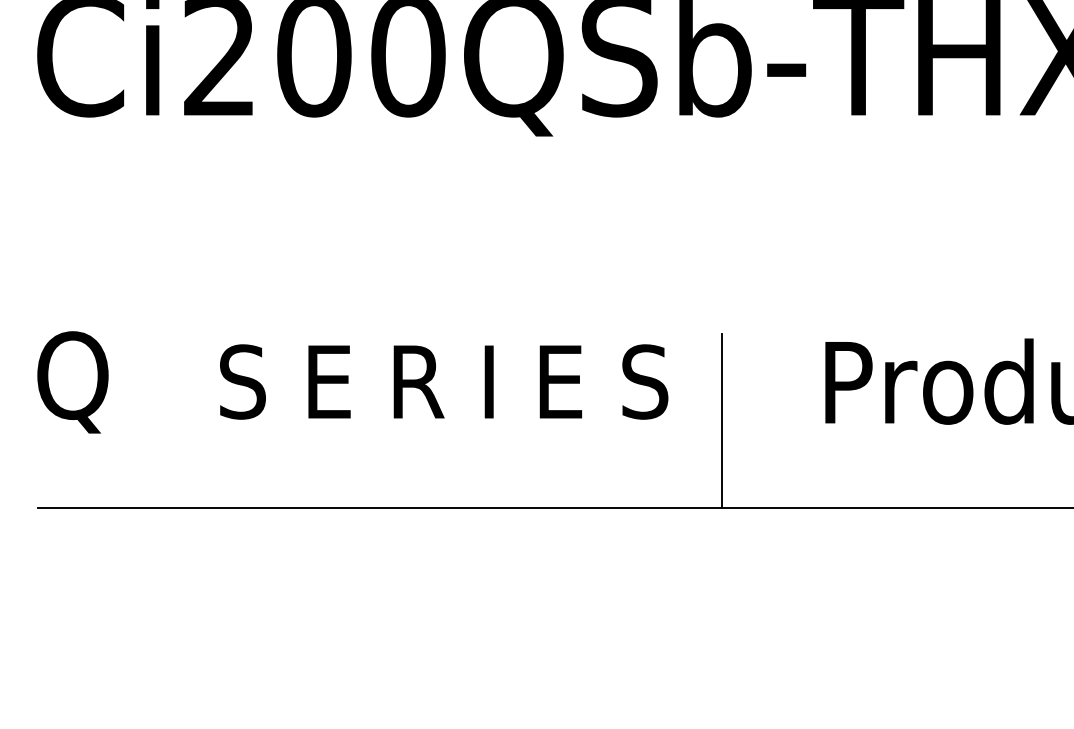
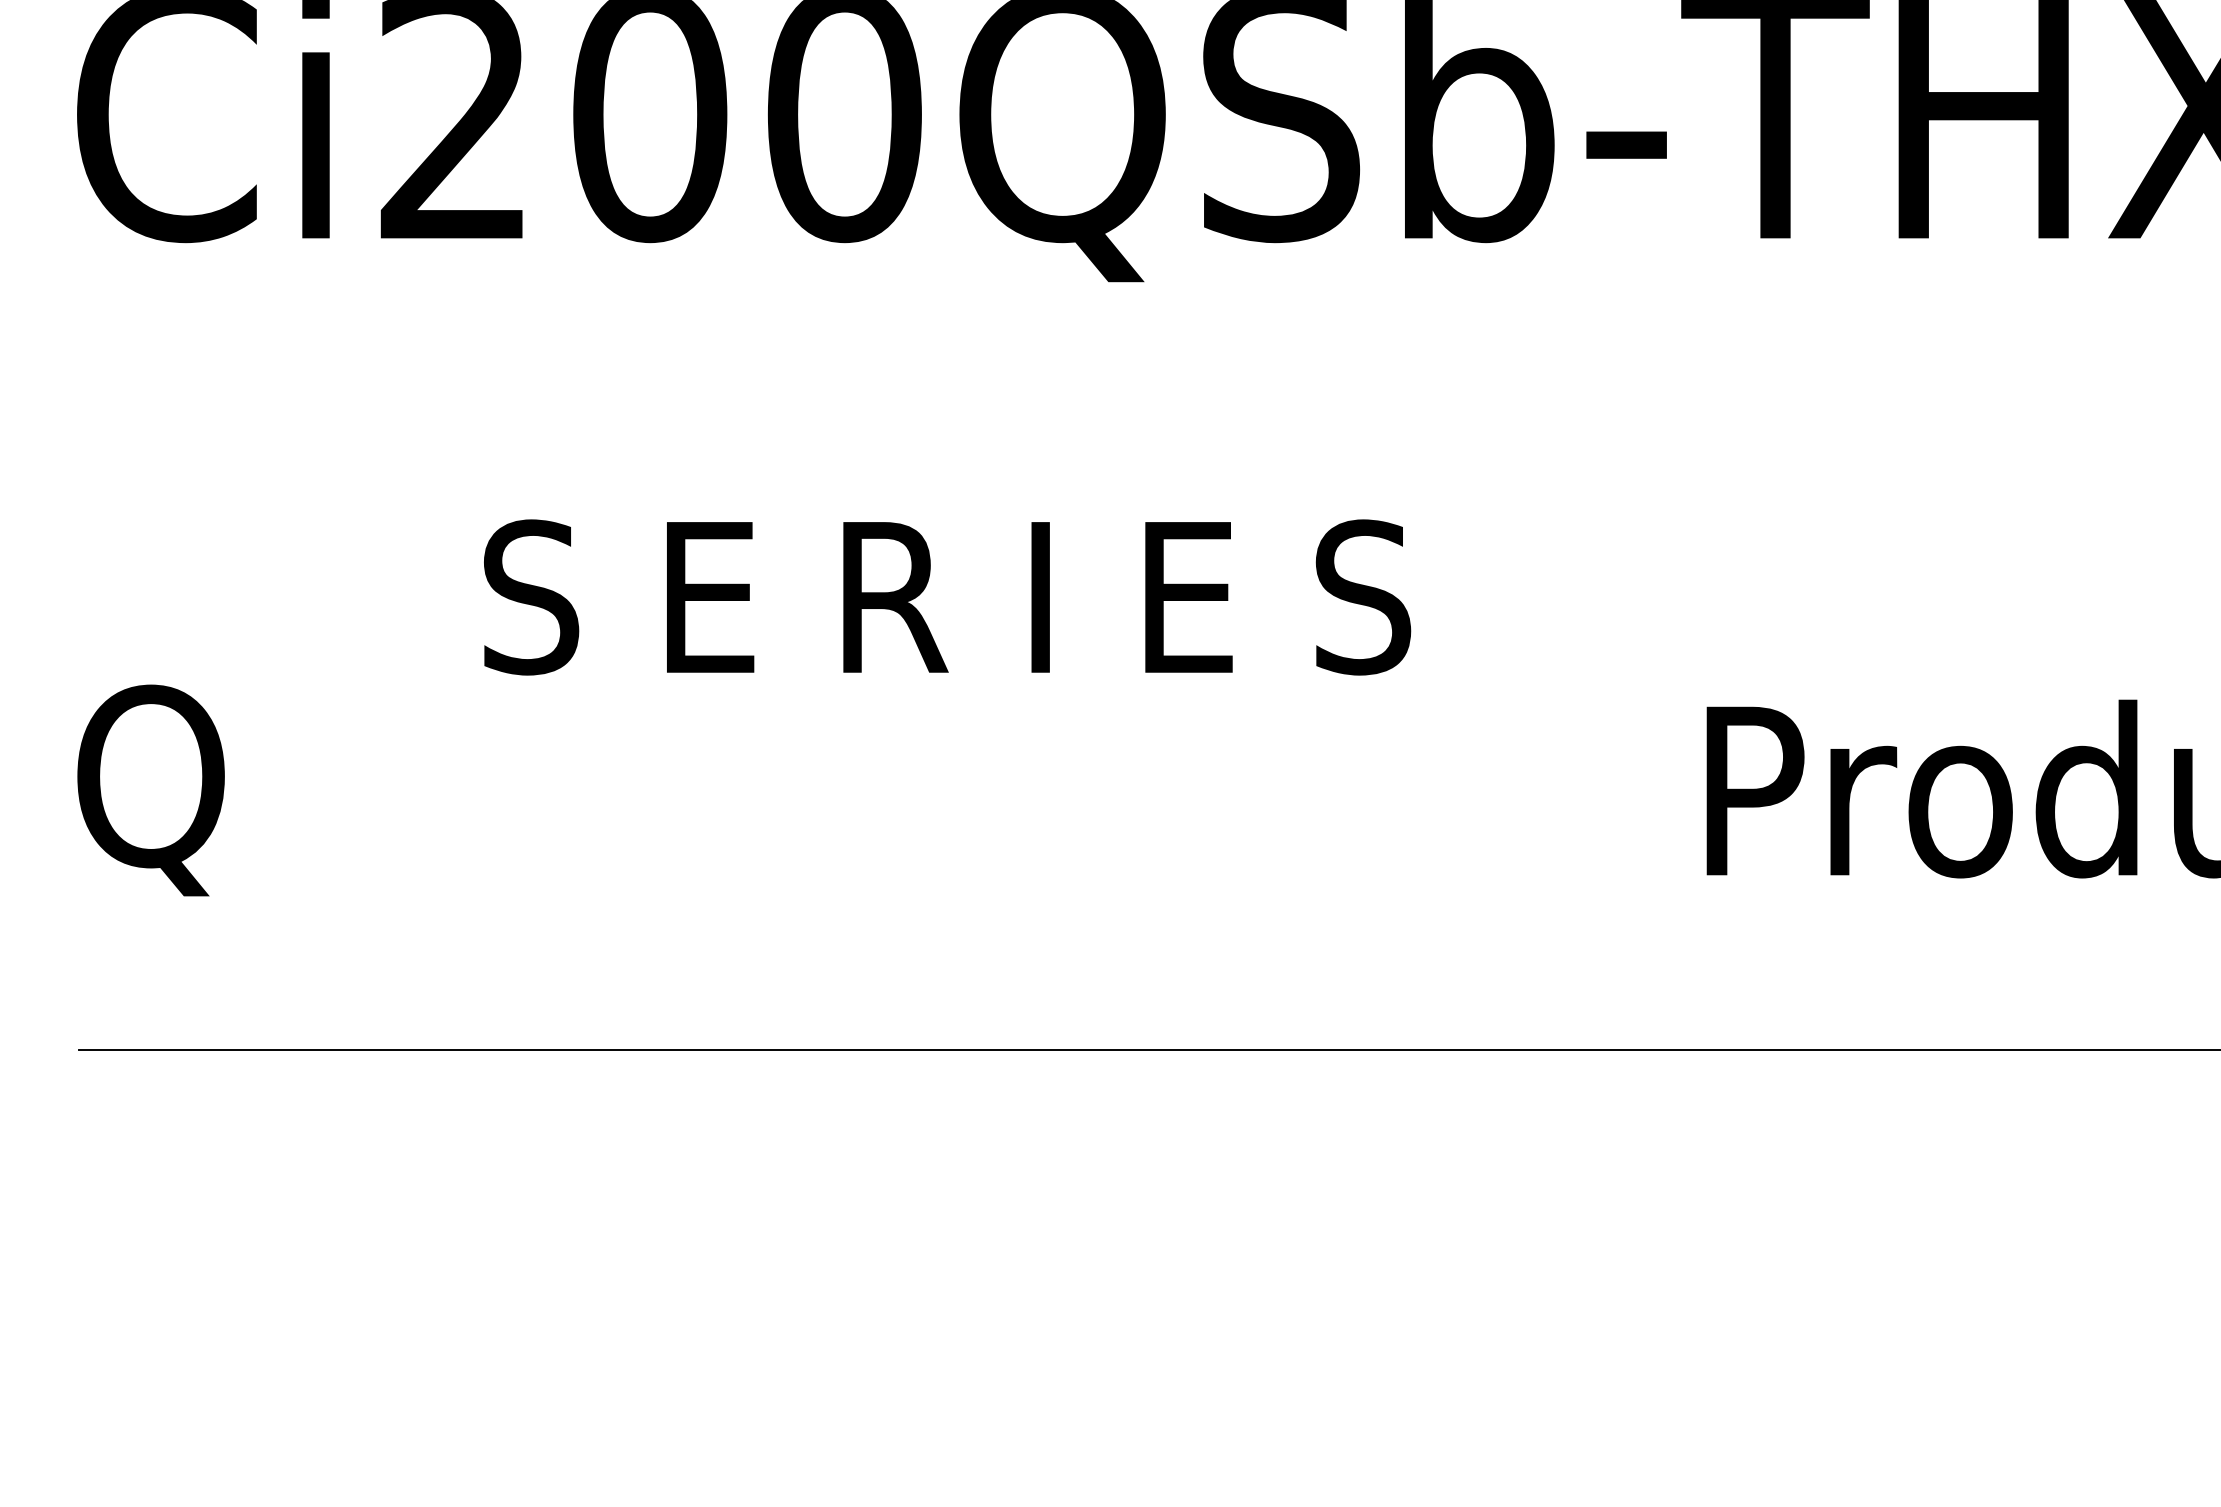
text: (444, 381) -> (948, 596), moved
line: (721, 420) -> (1491, 869), removed

